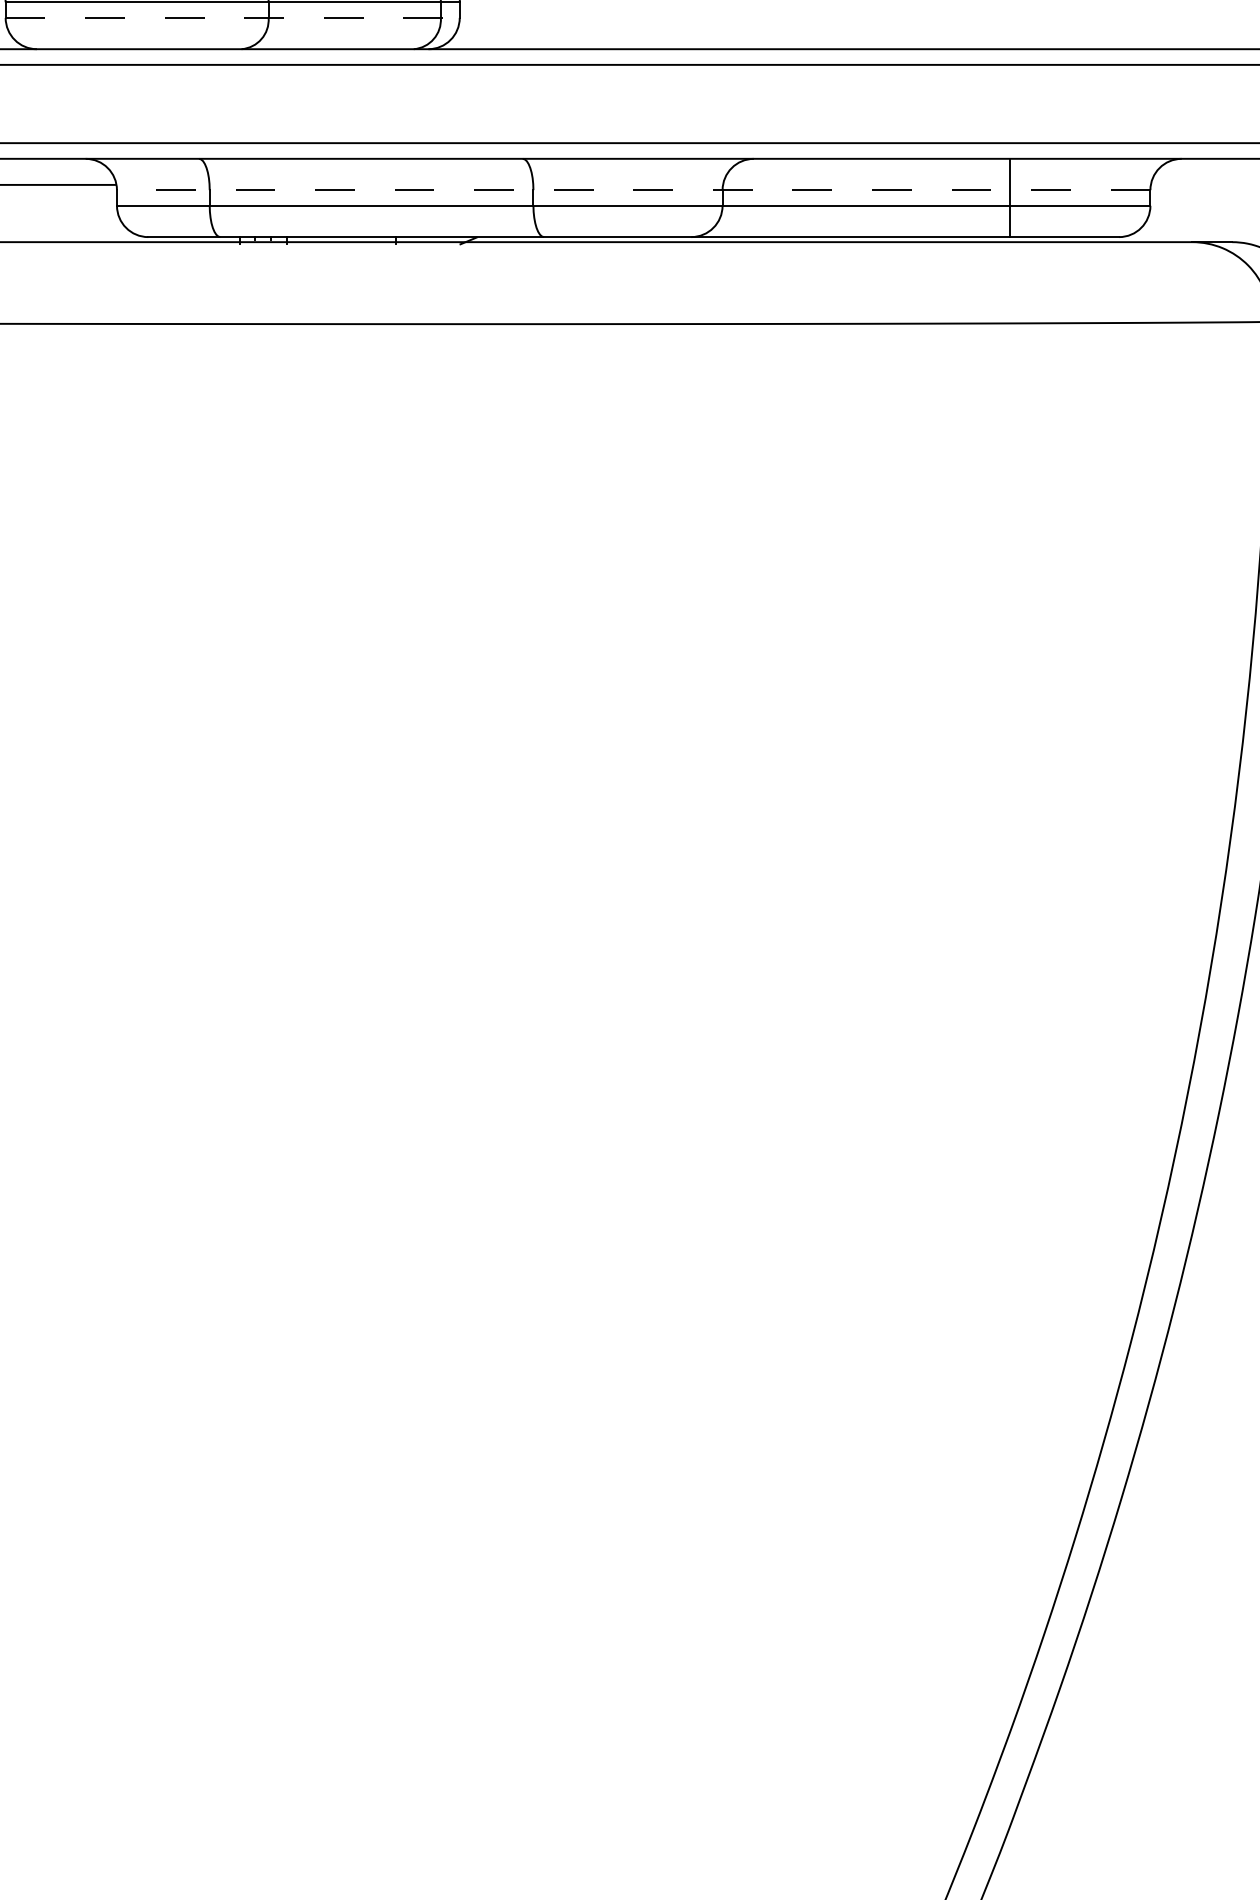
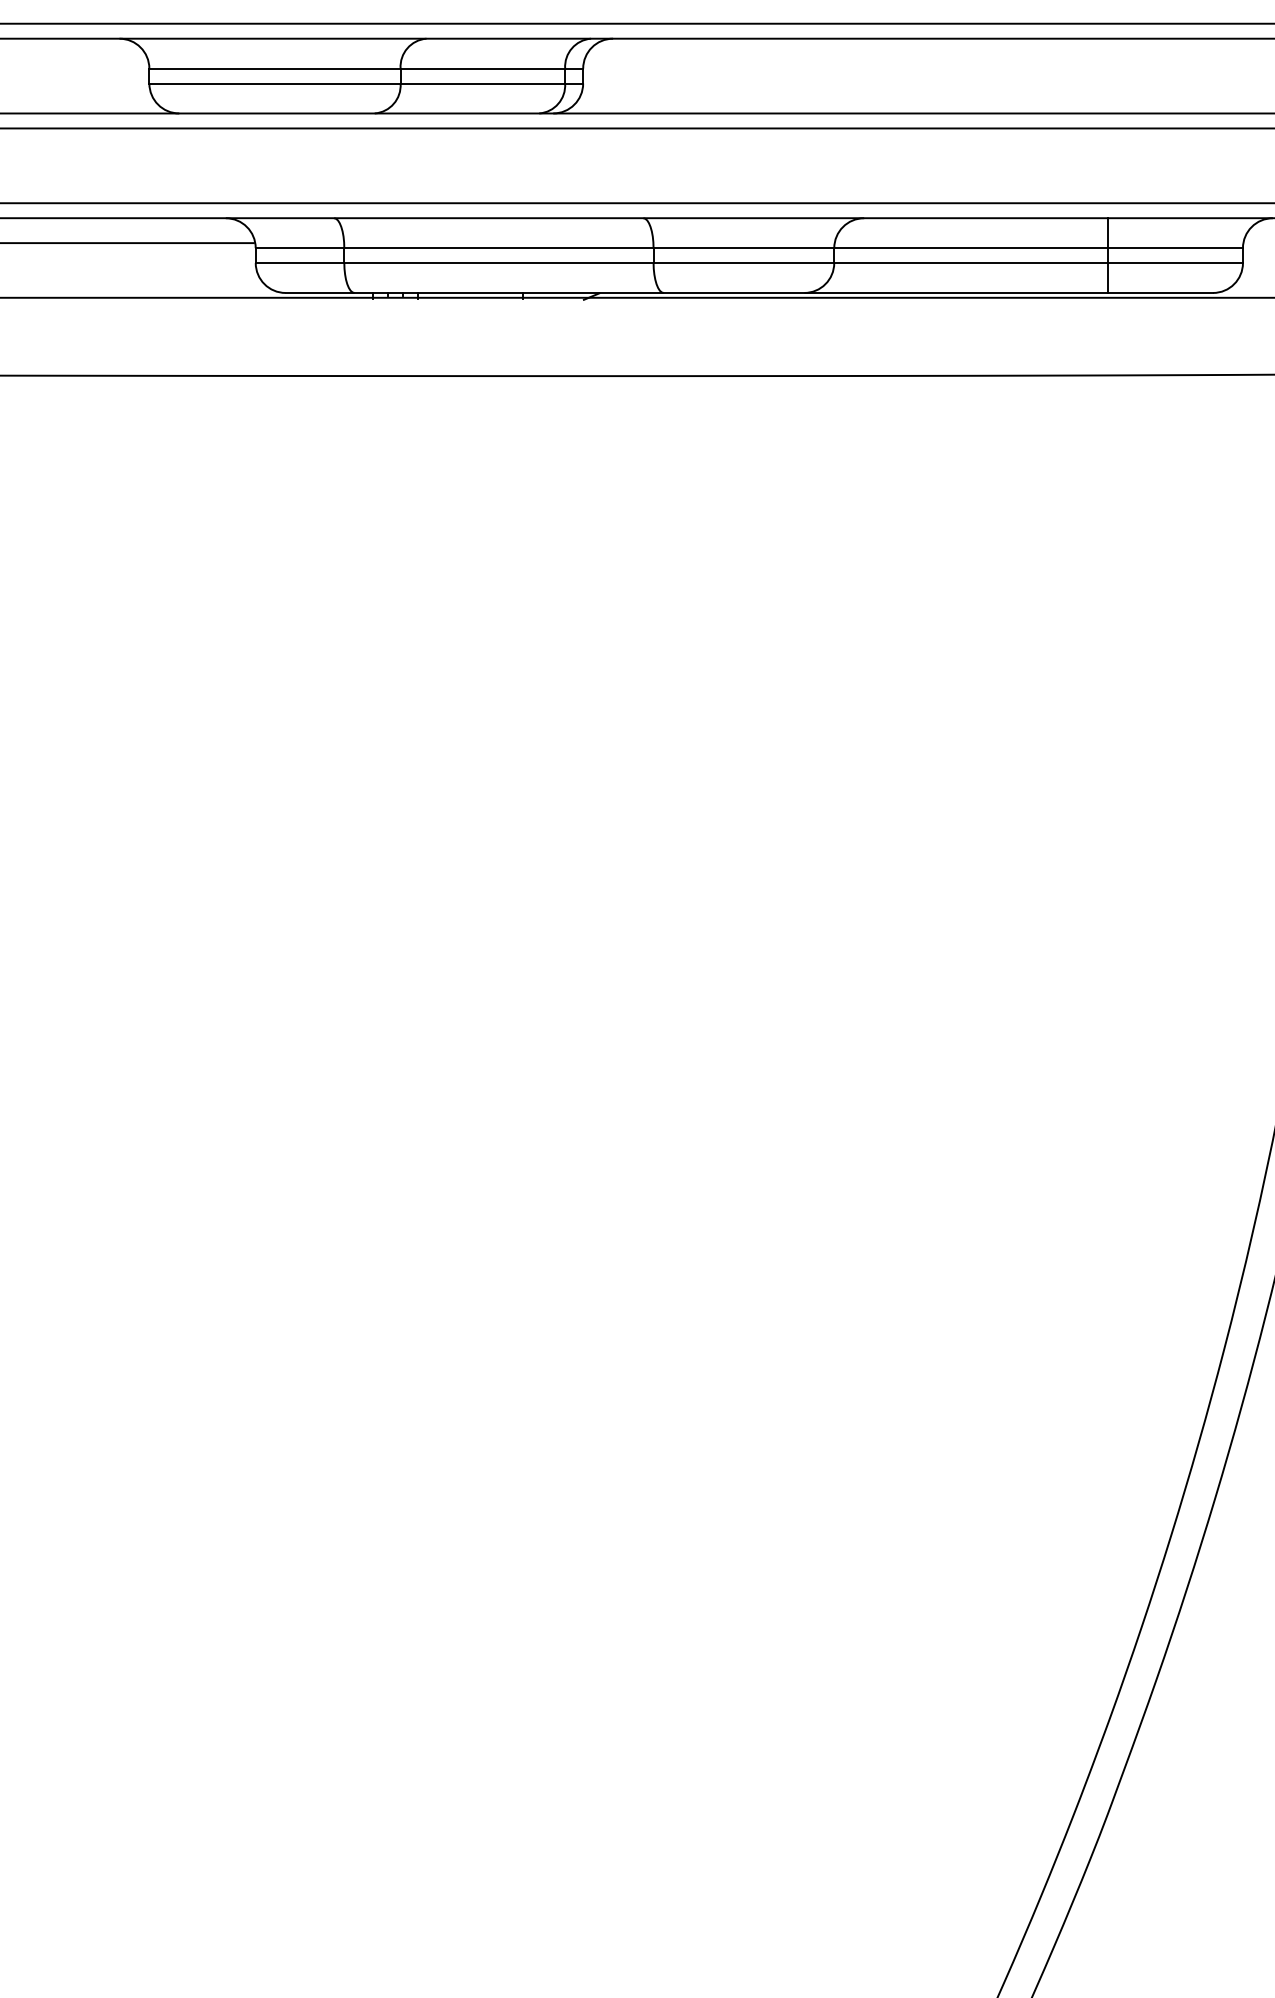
line: (232, 17) -> (366, 83), dashed -> solid
line: (633, 190) -> (749, 248), dashed -> solid

